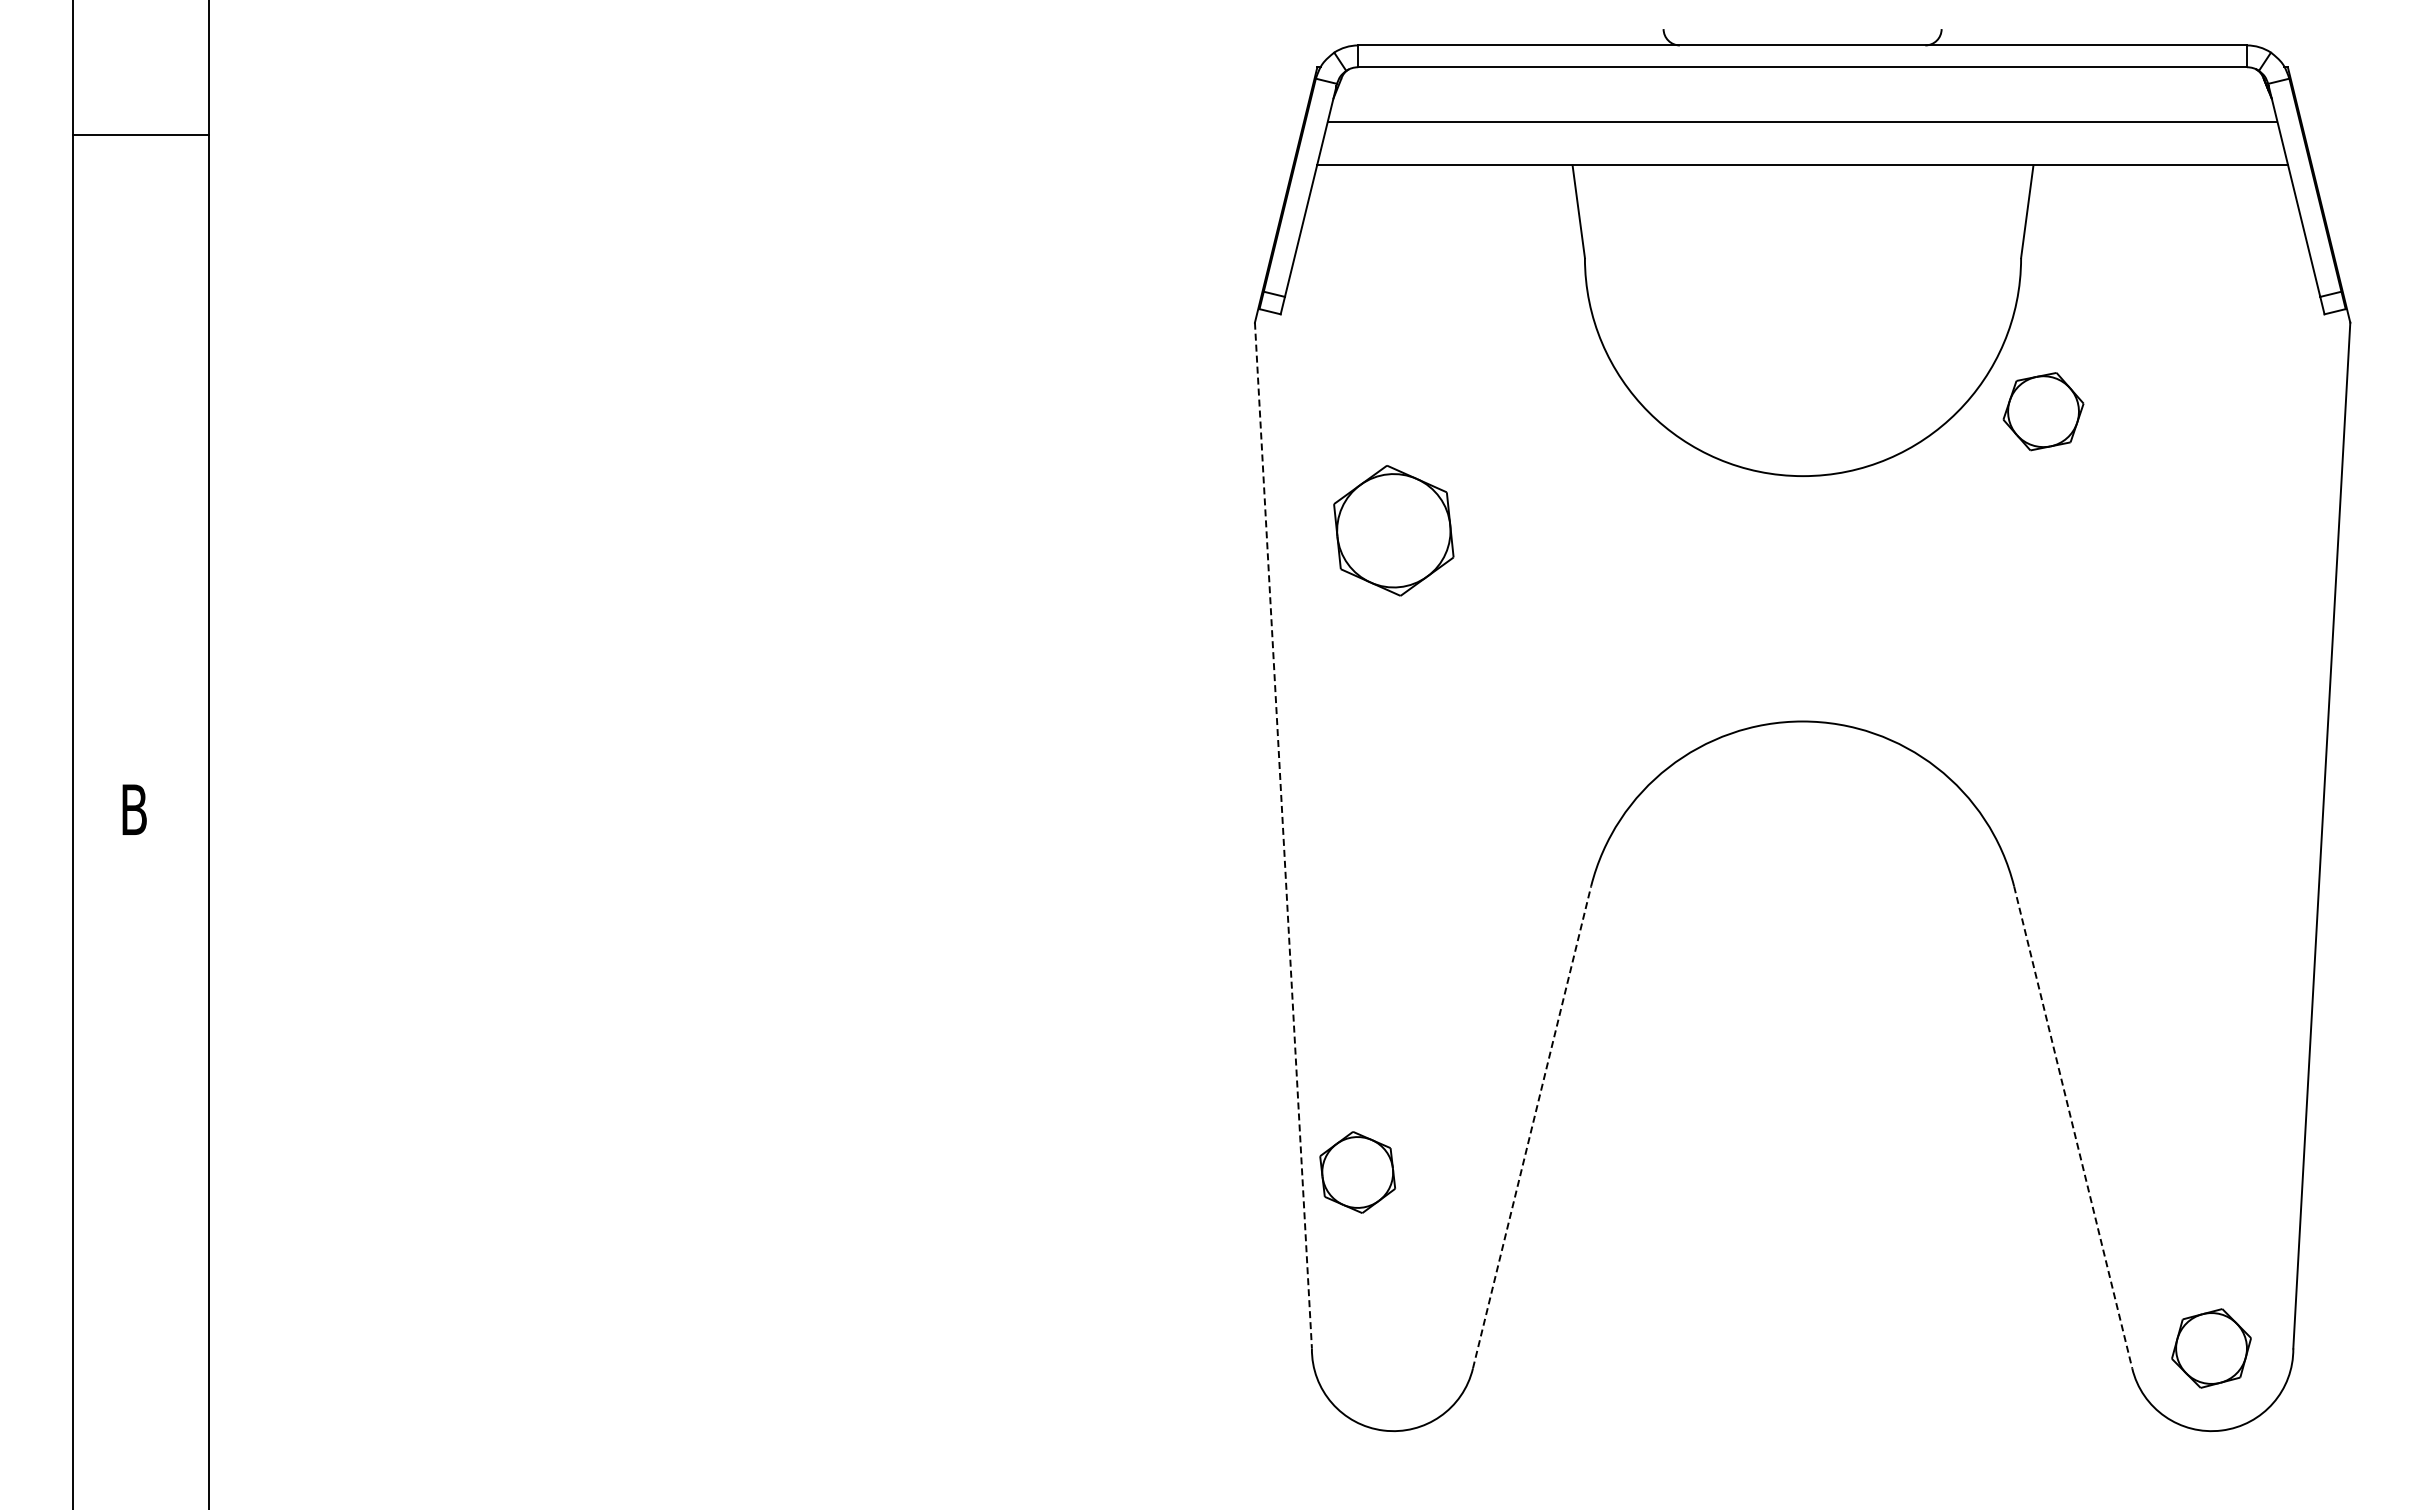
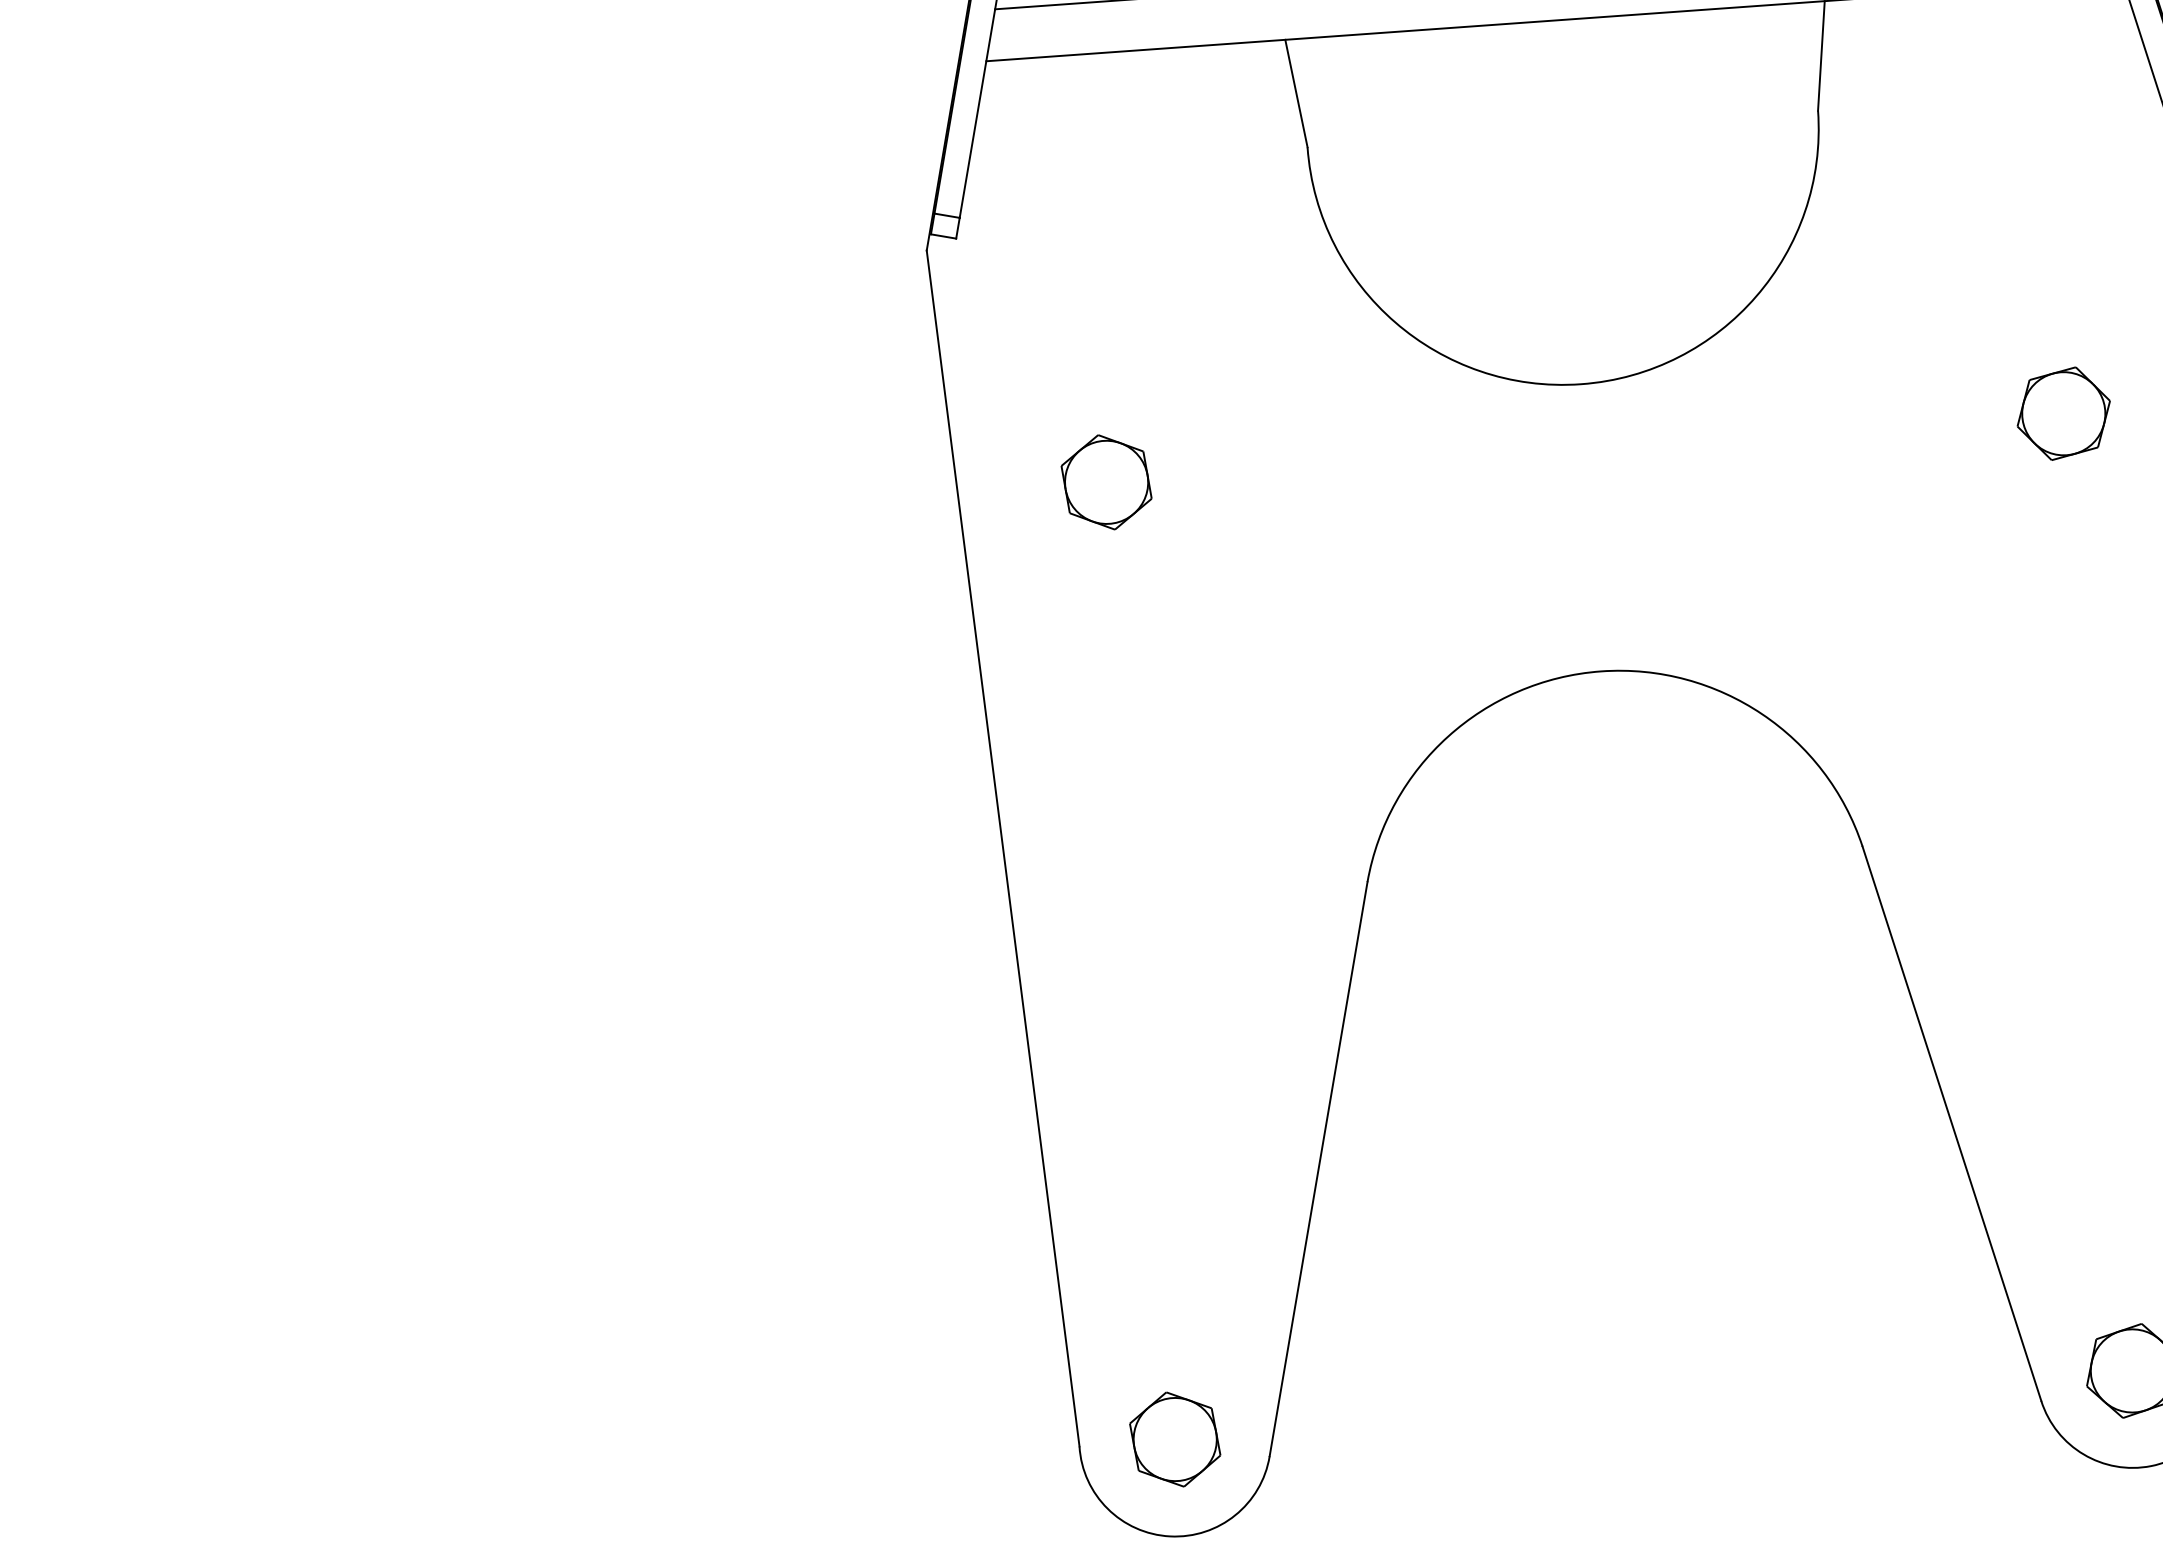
part: (2043, 411) -> (2063, 413), moved
part: (1393, 530) -> (1106, 482), size x0.62
line: (1283, 835) -> (1003, 848), dashed -> solid
line: (1532, 1126) -> (1319, 1168), dashed -> solid
line: (2073, 1127) -> (1952, 1123), dashed -> solid
part: (1357, 1172) -> (1174, 1439), moved

